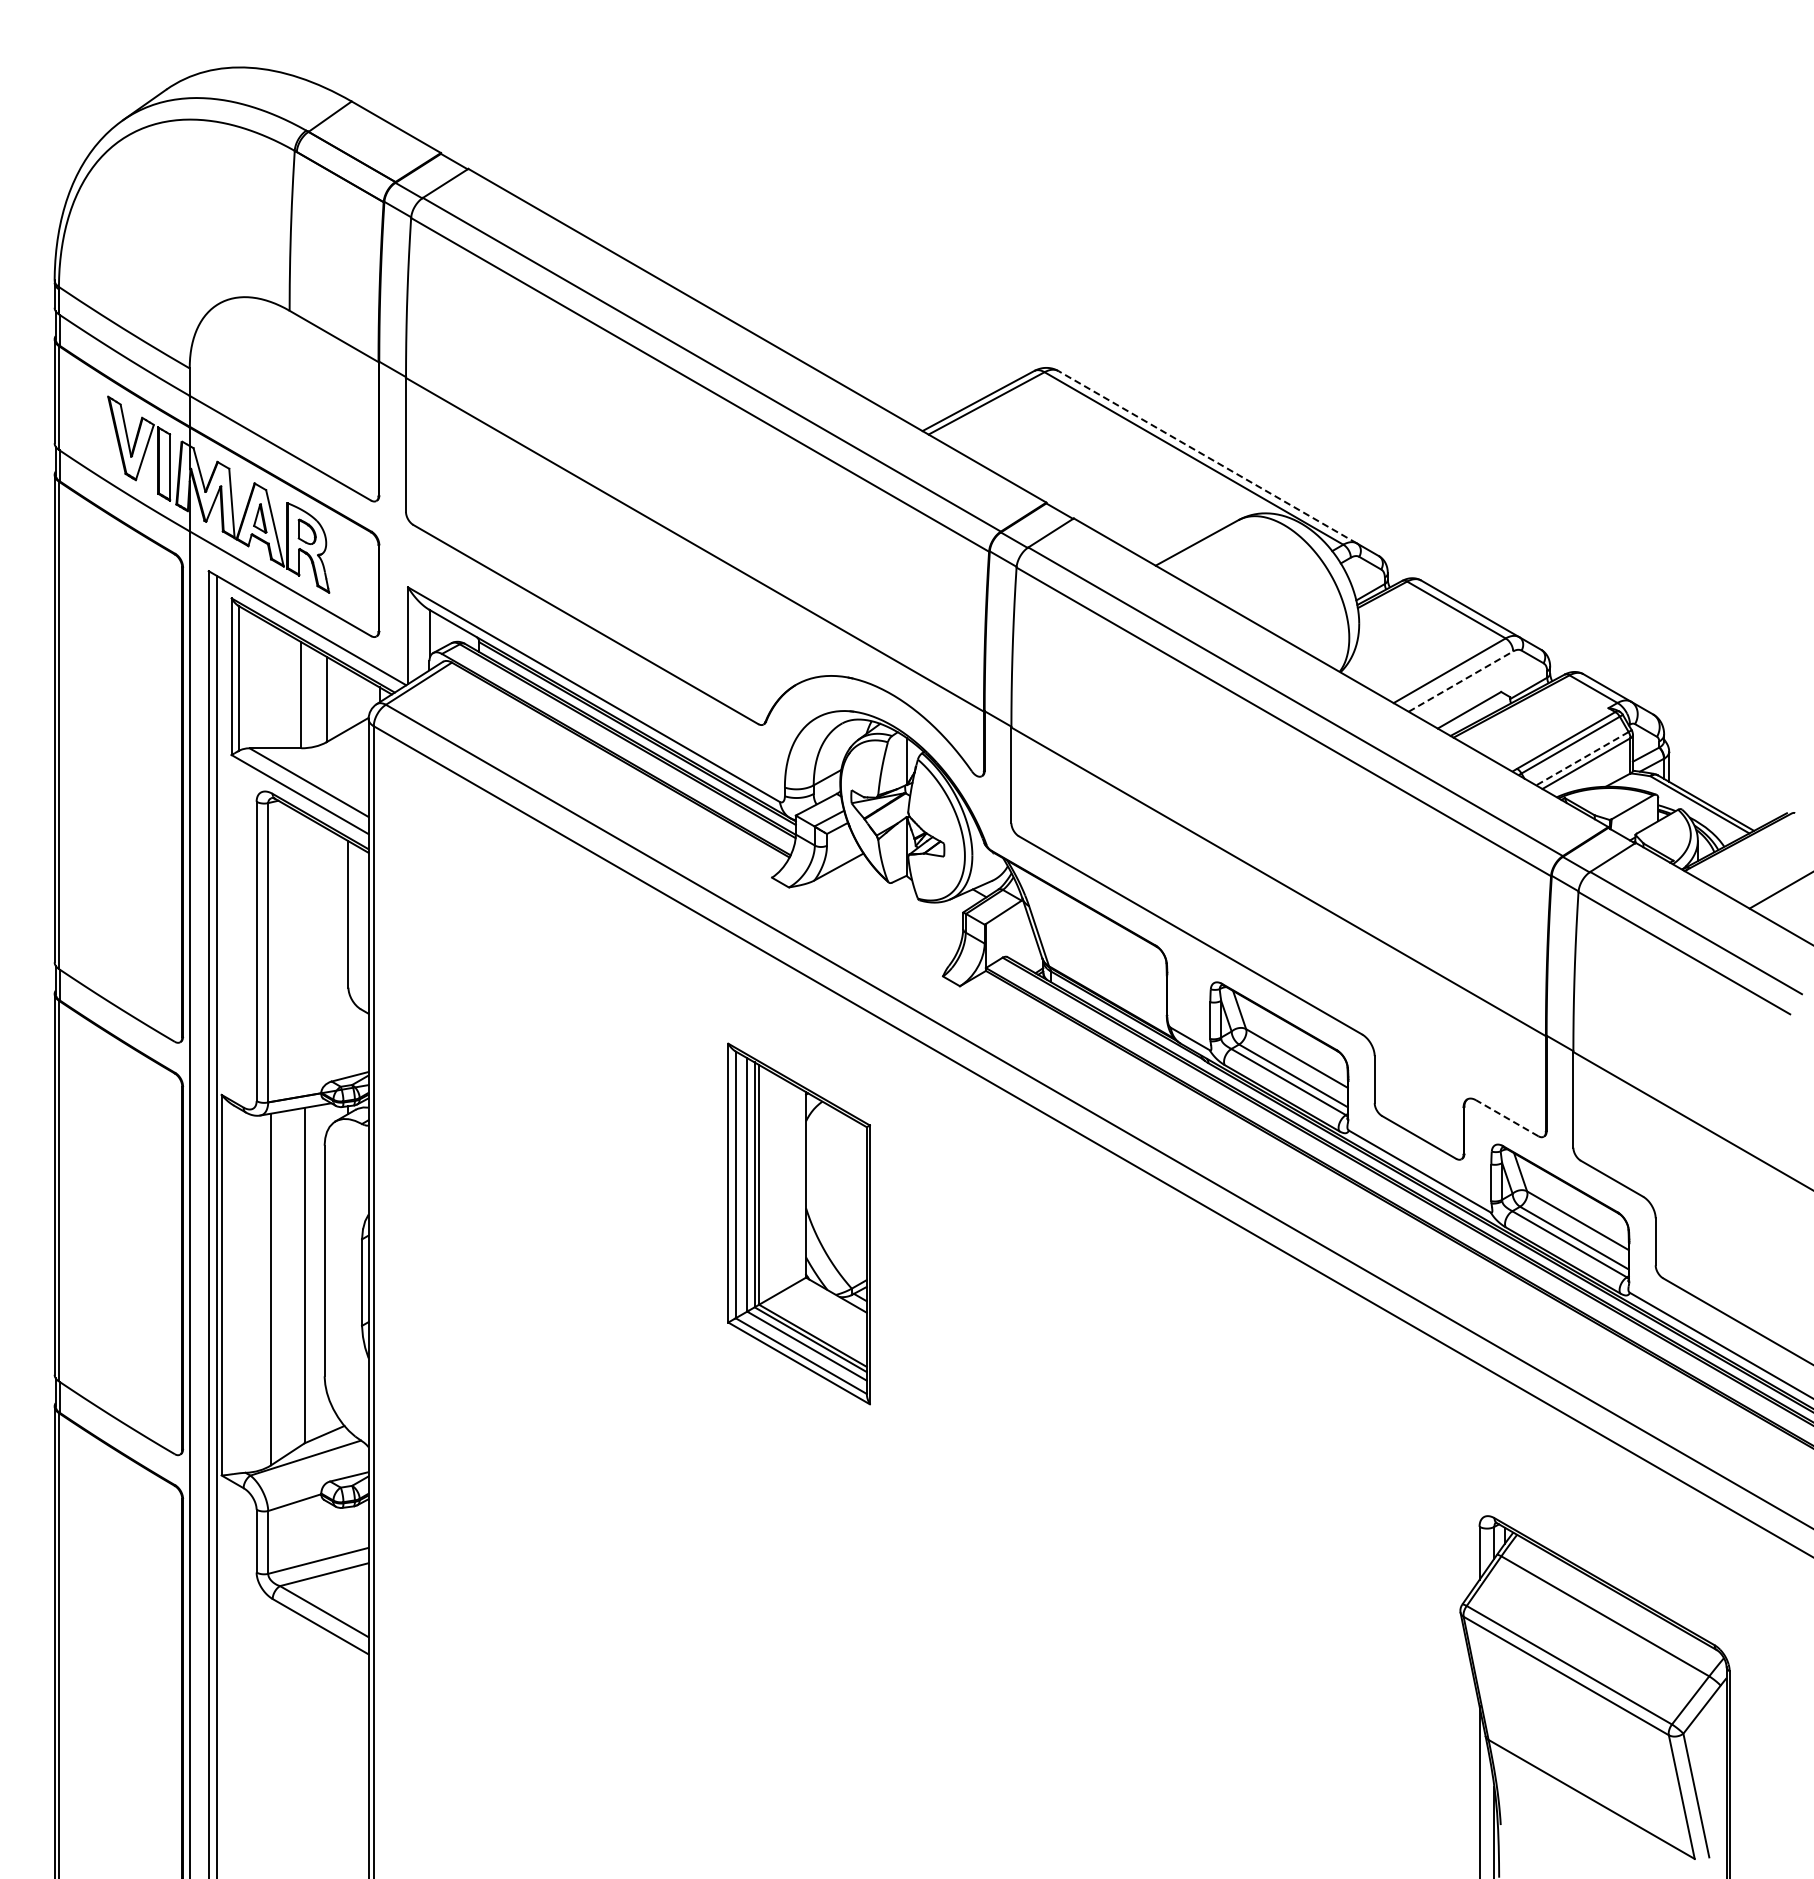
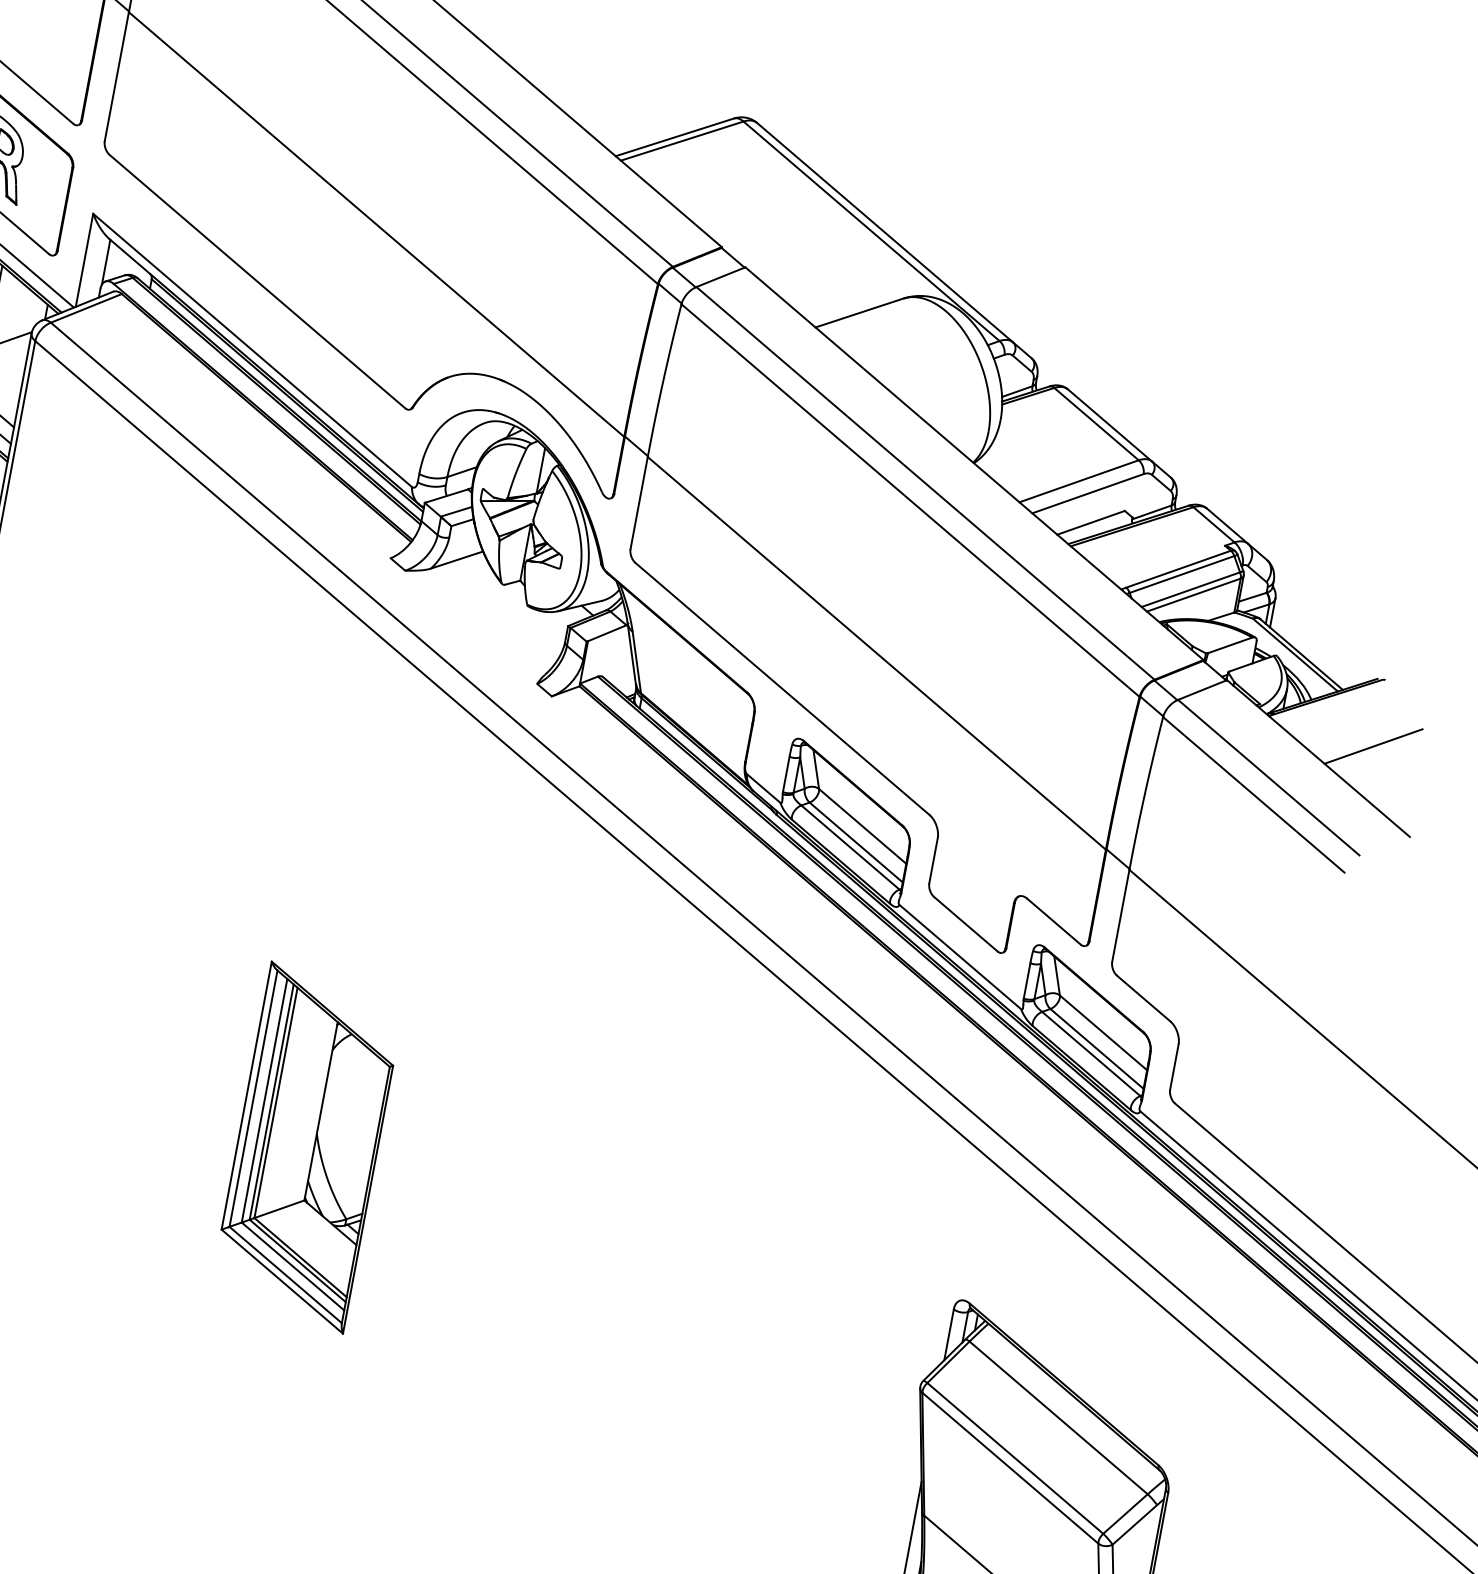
line: (1207, 456) -> (884, 231), dashed -> solid
line: (1461, 681) -> (1088, 493), dashed -> solid
line: (1582, 758) -> (1190, 589), dashed -> solid
line: (1507, 1118) -> (1054, 921), dashed -> solid
part: (798, 1223) -> (306, 1147), moved

